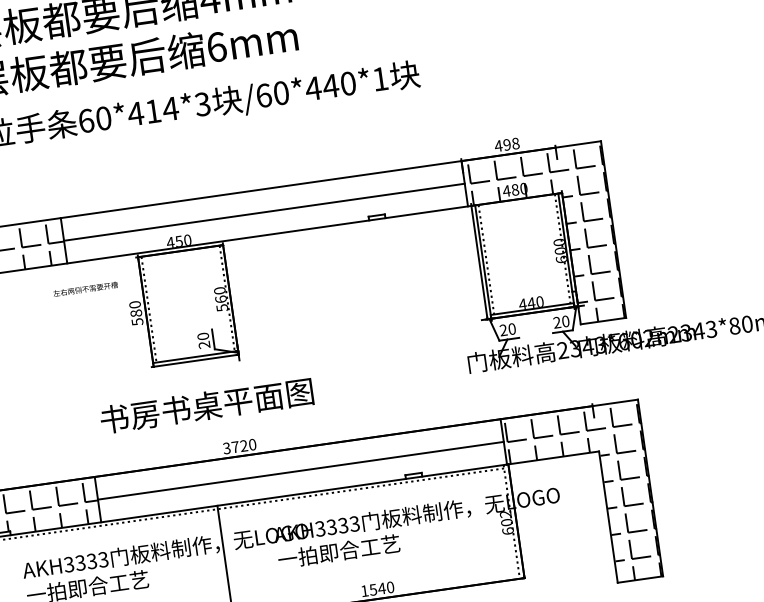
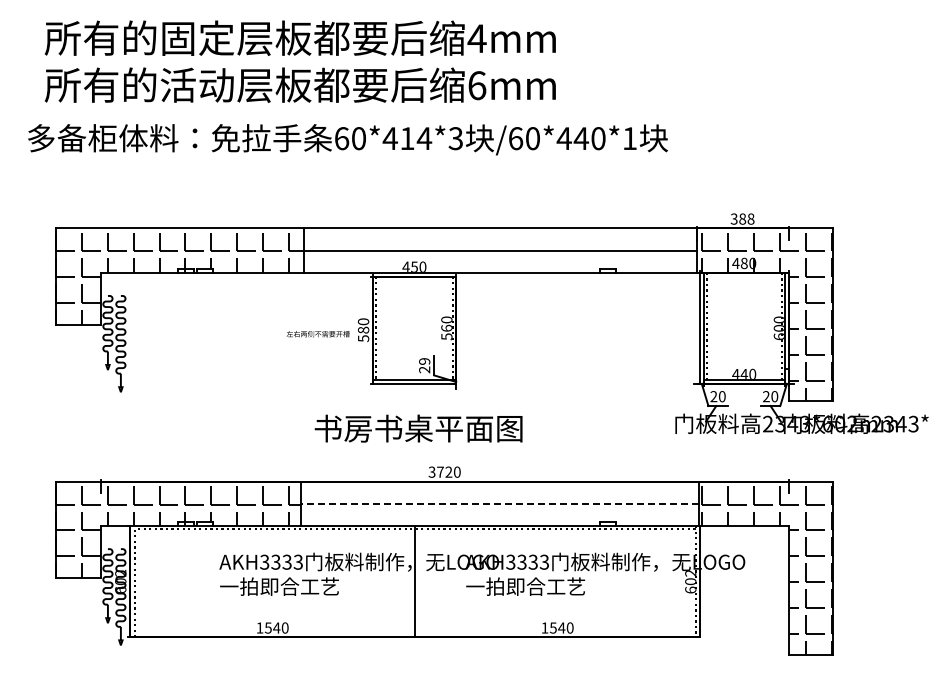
text: (502, 144) -> (738, 218), 498 -> 388
text: (84, 289) -> (317, 334), moved
text: (203, 336) -> (424, 361), 20 -> 29
line: (301, 470) -> (500, 503), solid -> dashed

